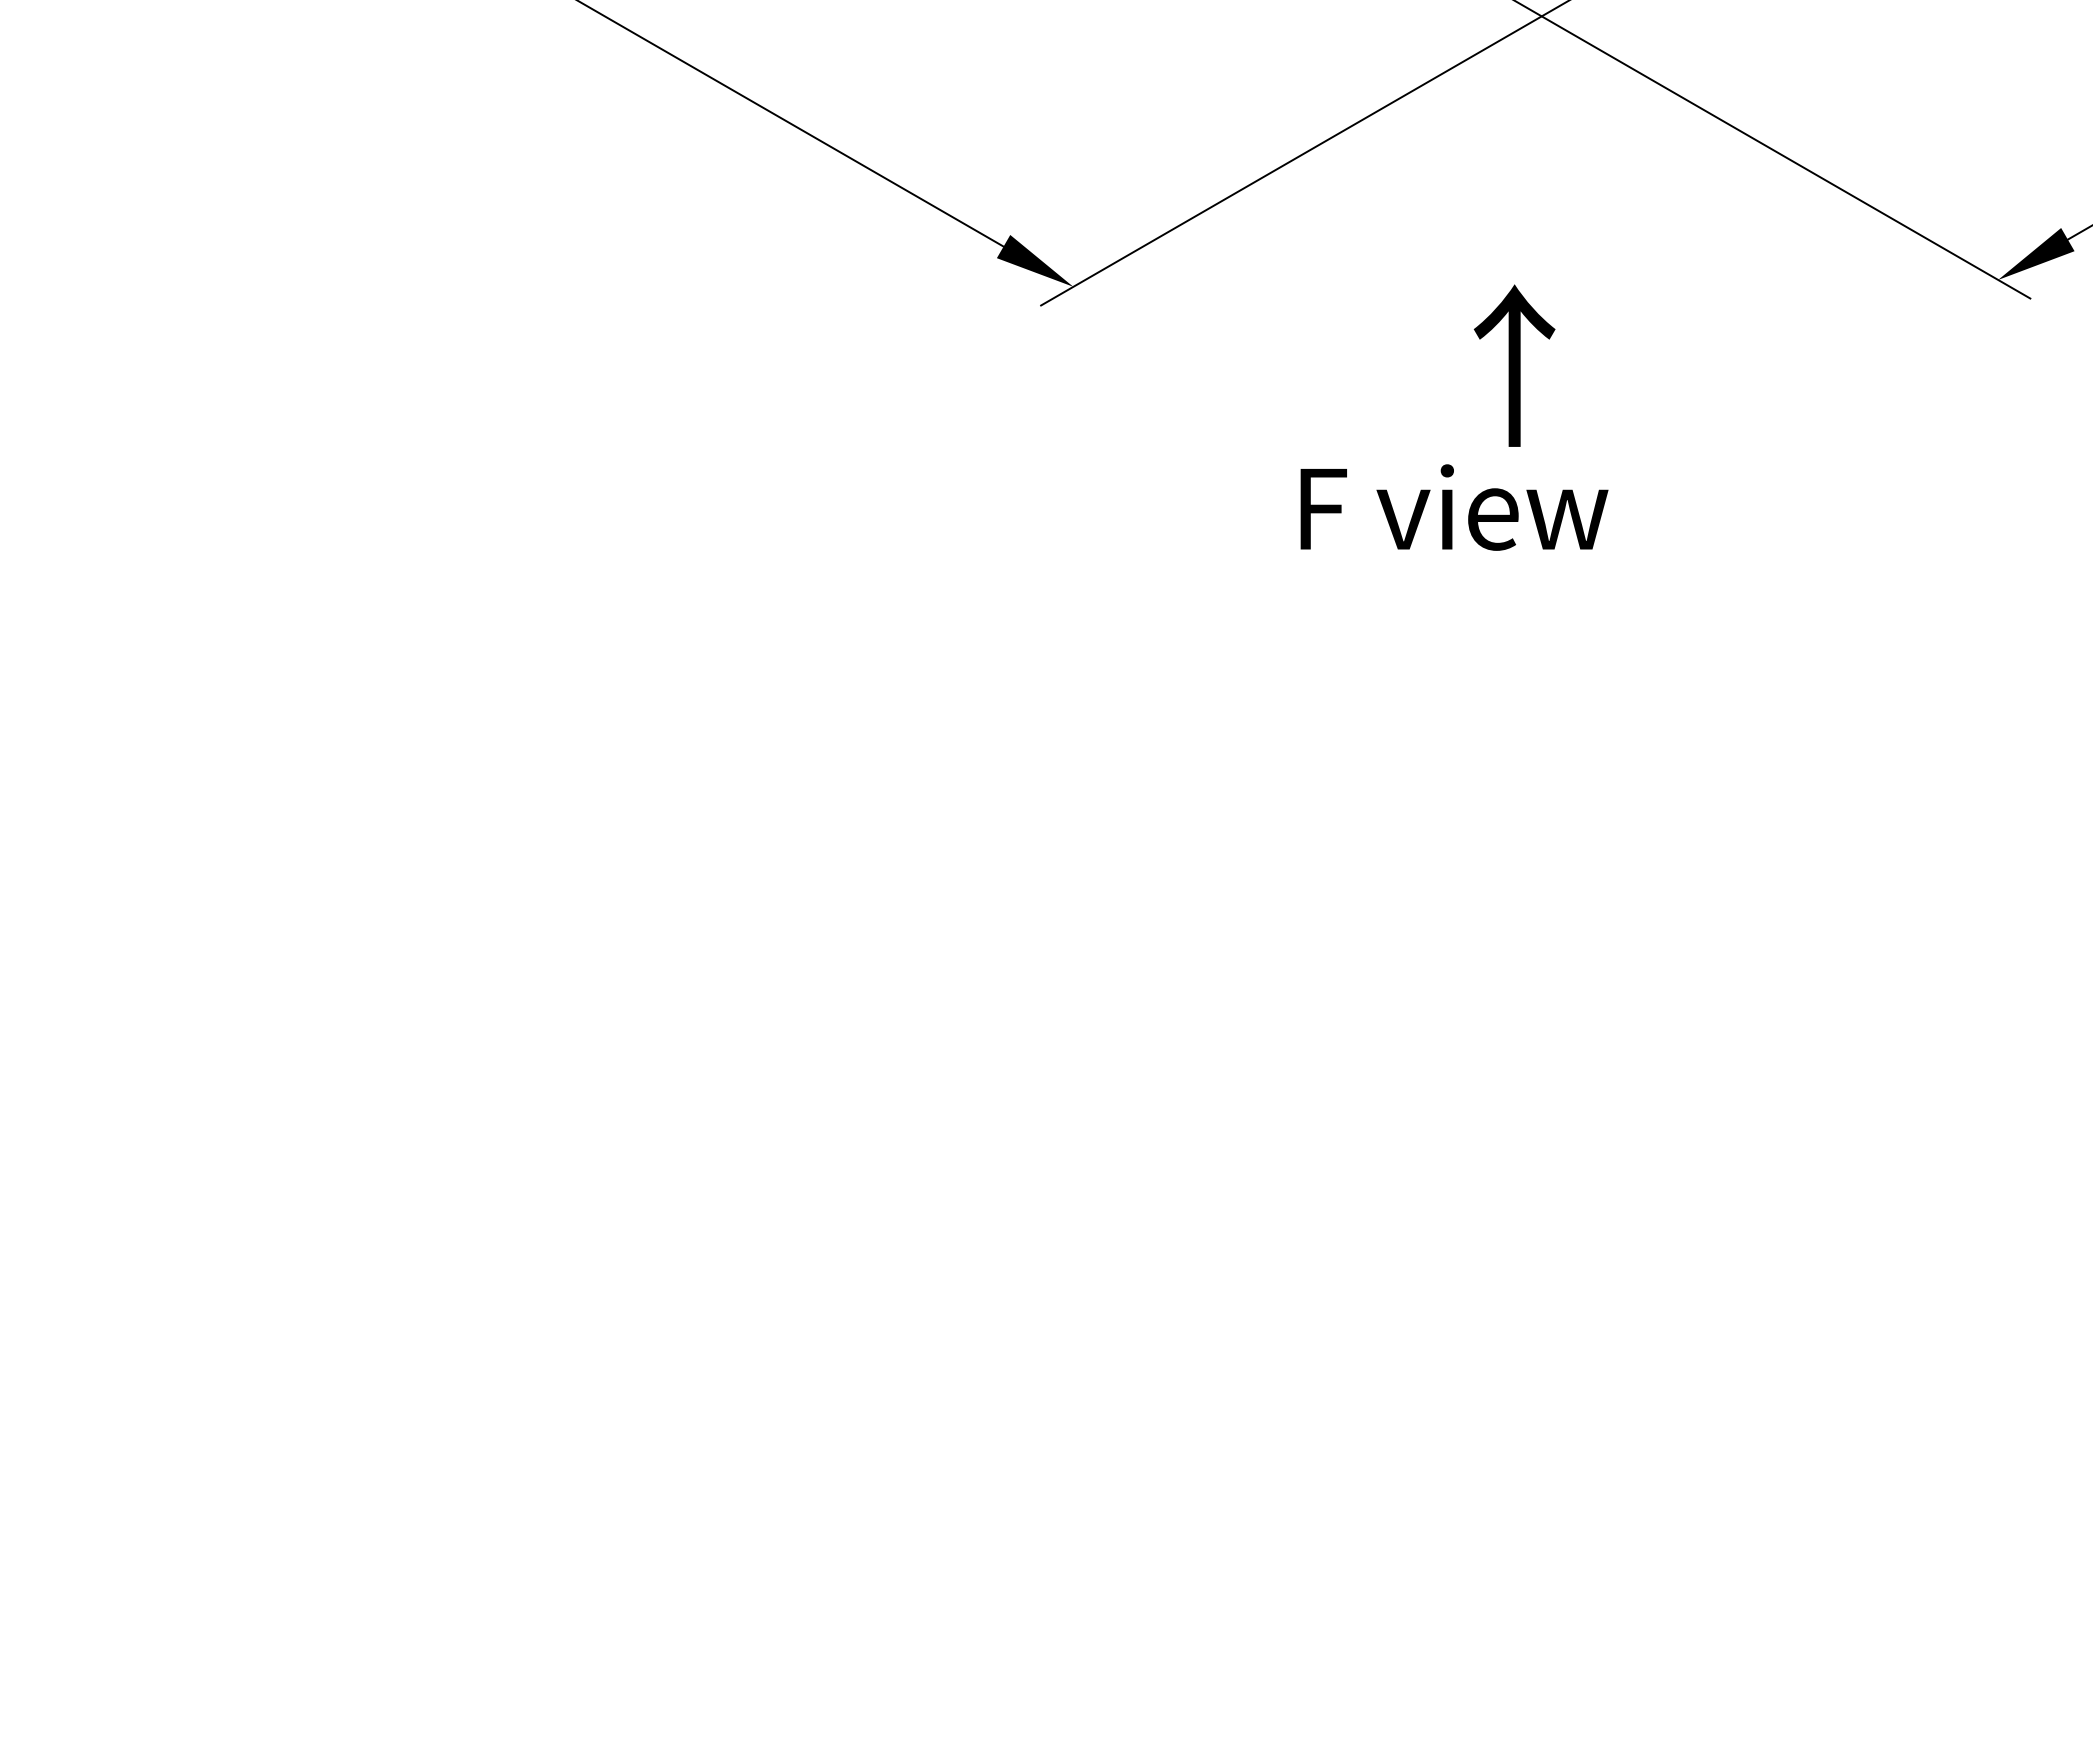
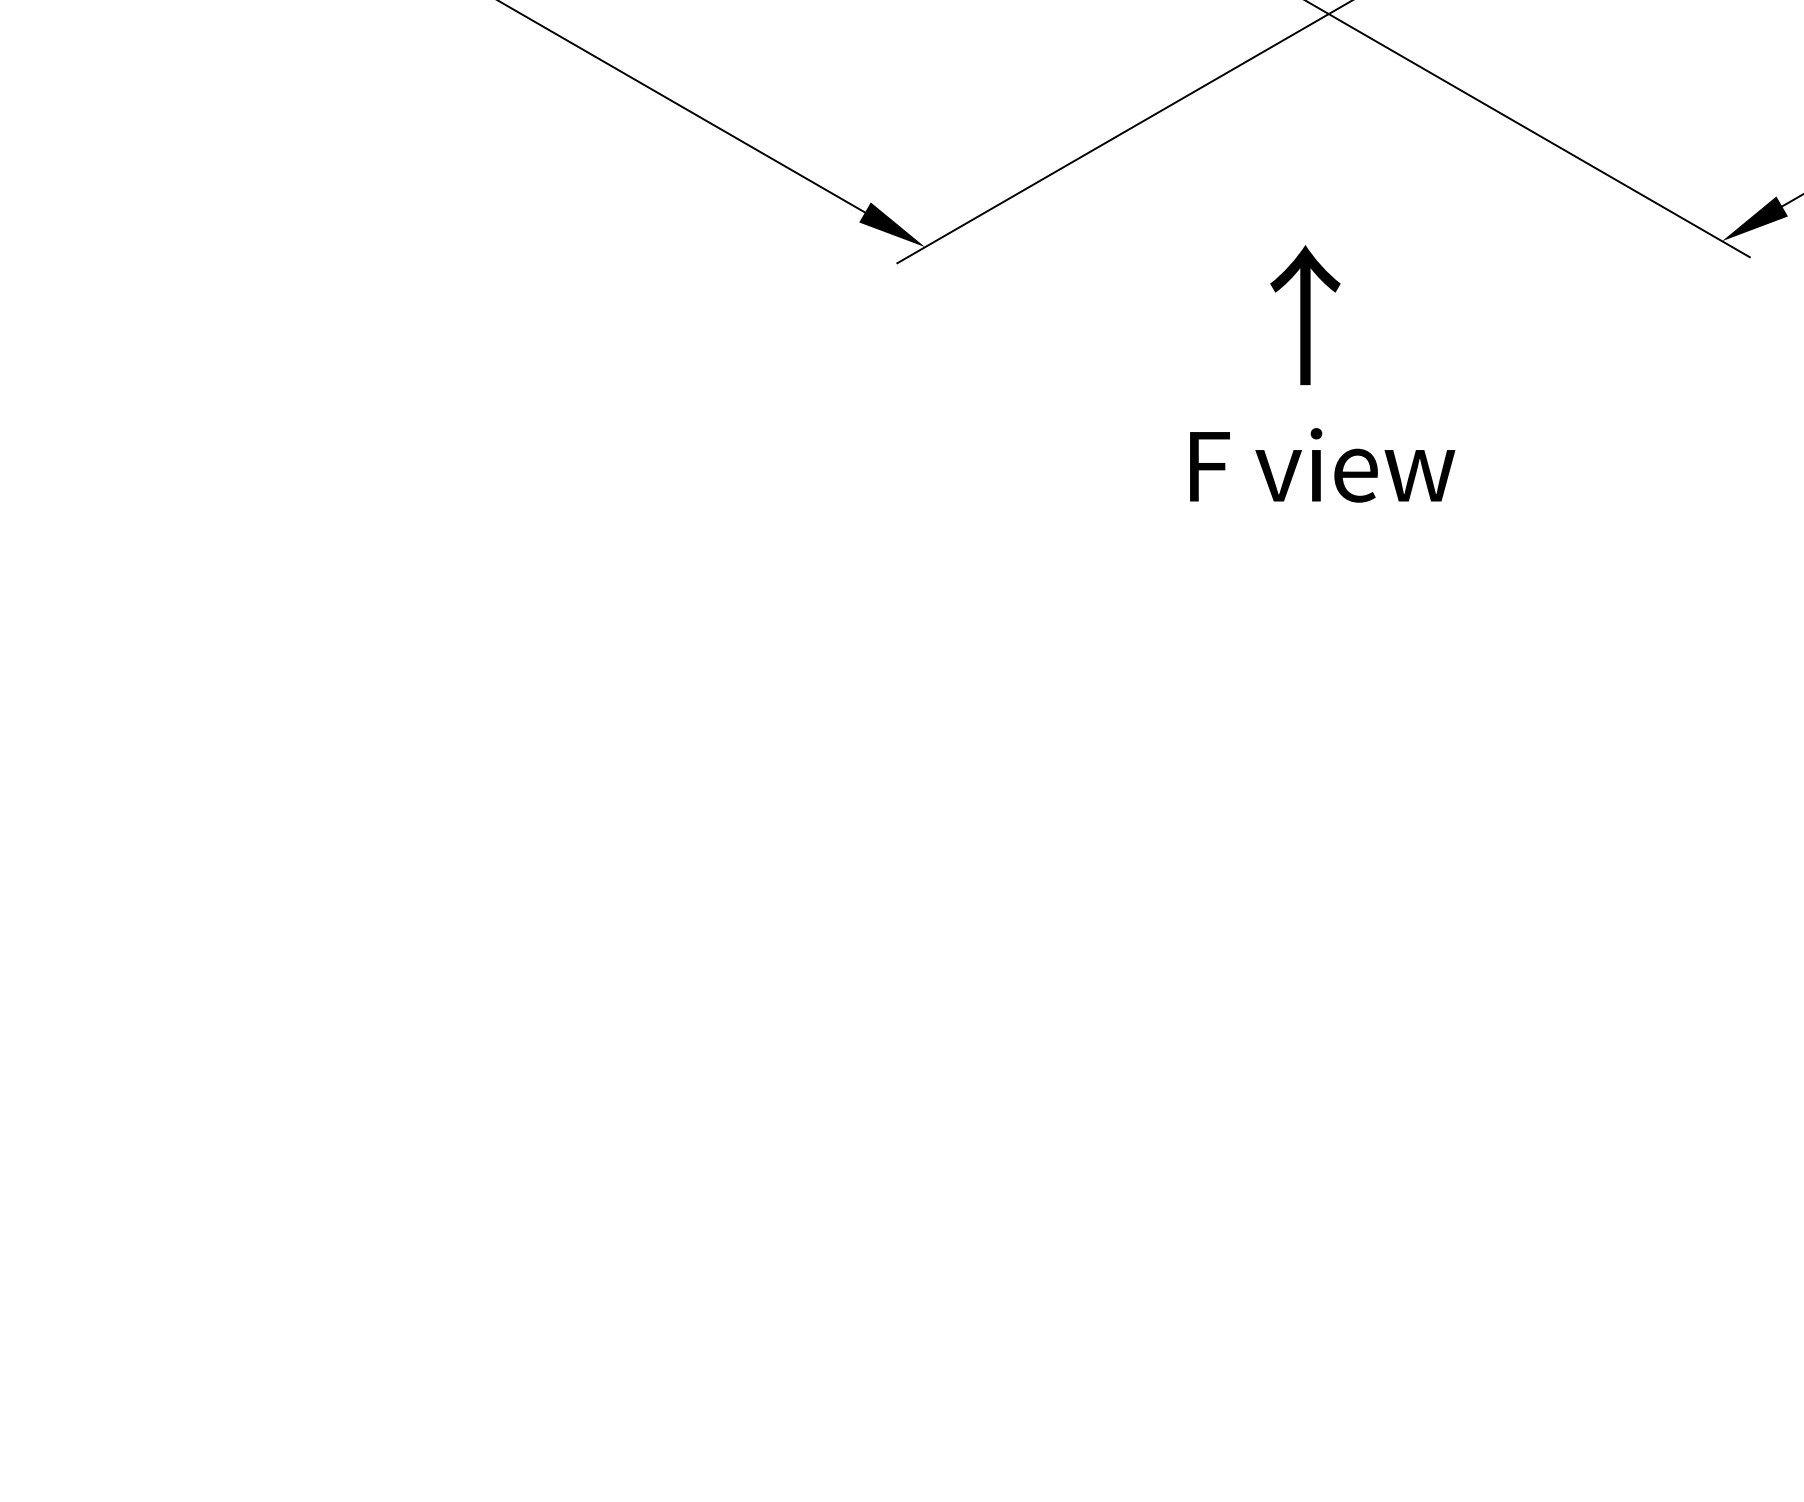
text: (1454, 507) -> (1322, 465), moved

